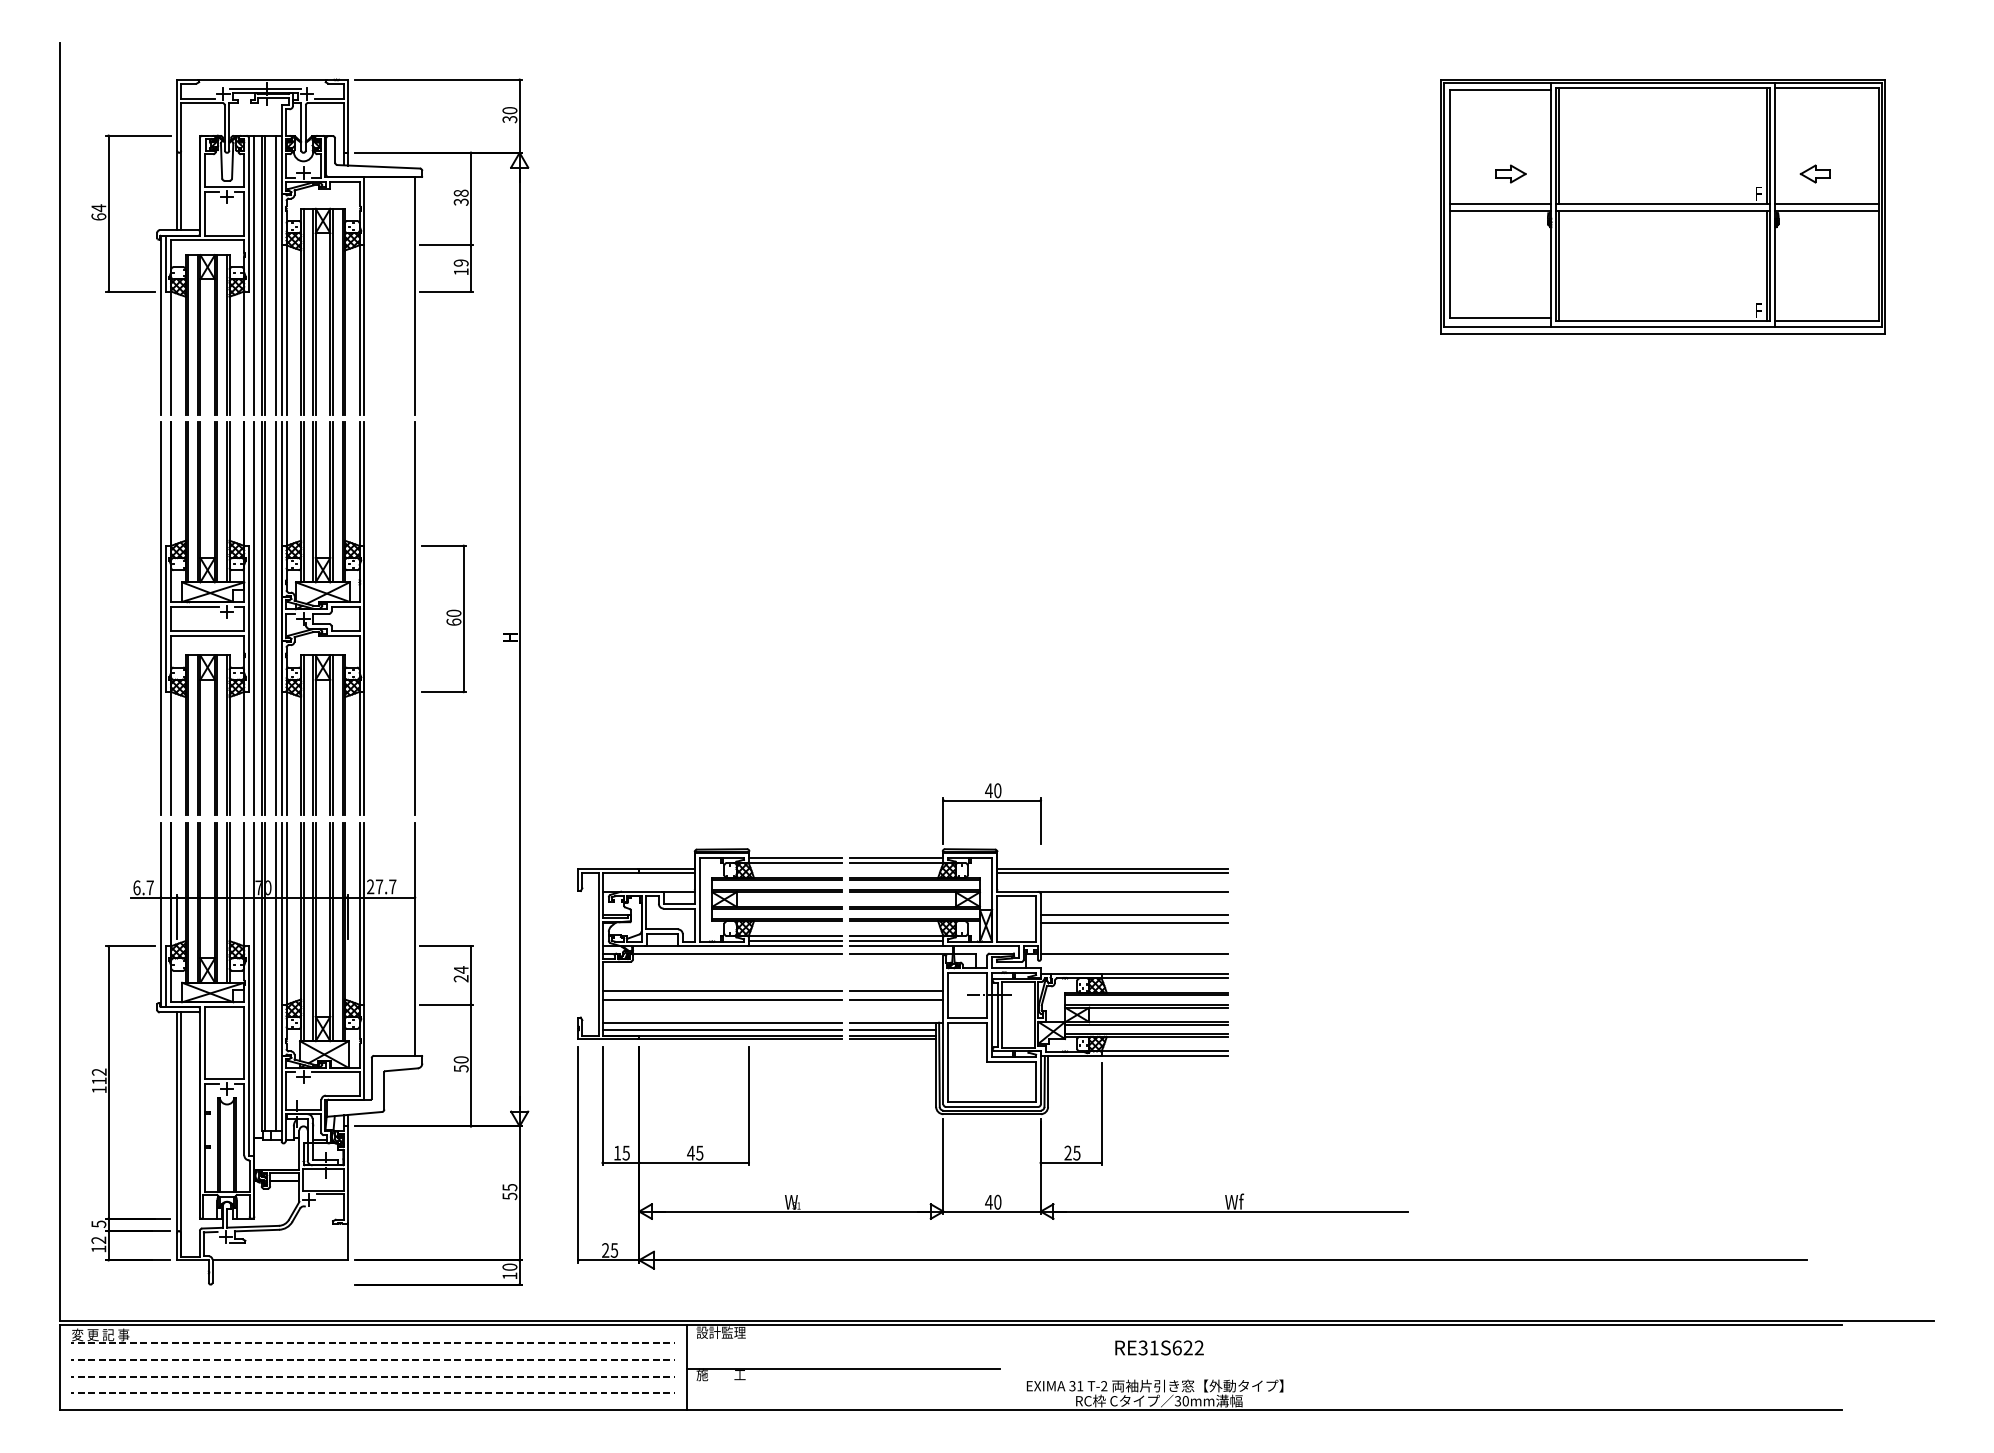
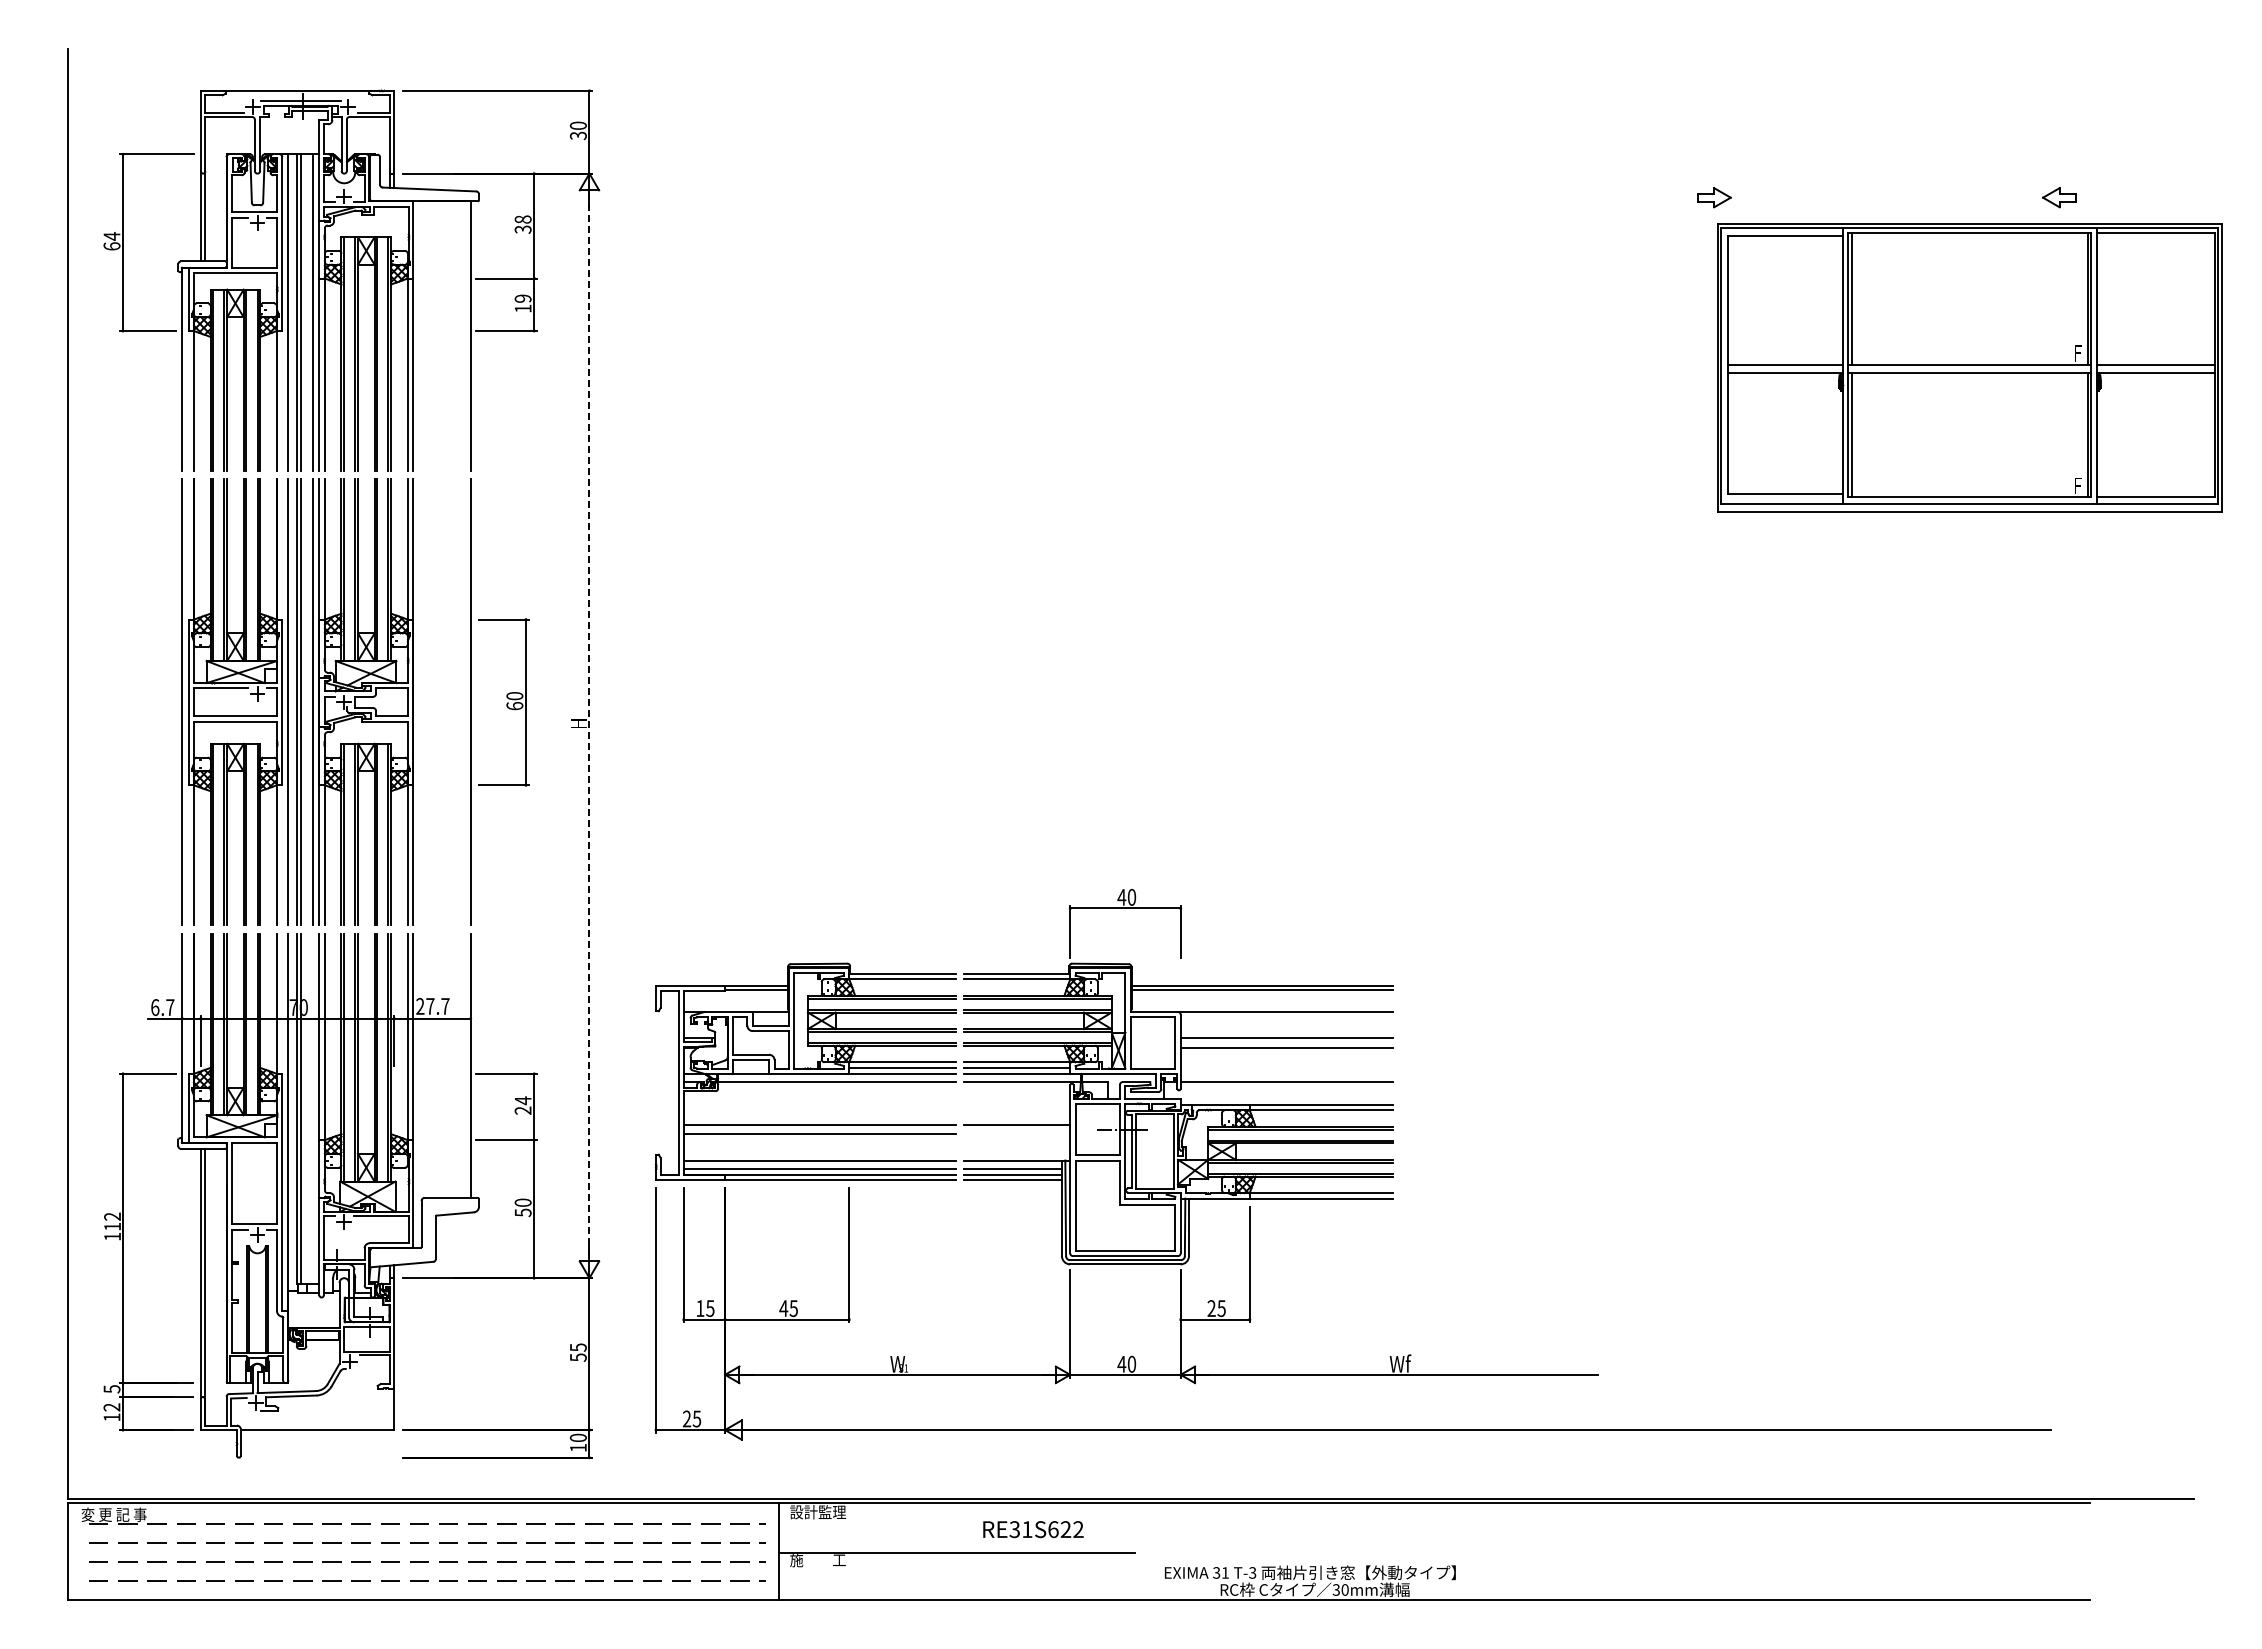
part: (1662, 206) -> (1969, 367), moved
line: (519, 639) -> (589, 725), solid -> dashed
line: (276, 976) -> (313, 1108), removed
line: (896, 999) -> (1016, 1134), removed
text: (1159, 1347) -> (1033, 1529), moved
text: (1104, 1385) -> (1252, 1572), T-2 -> T-3

